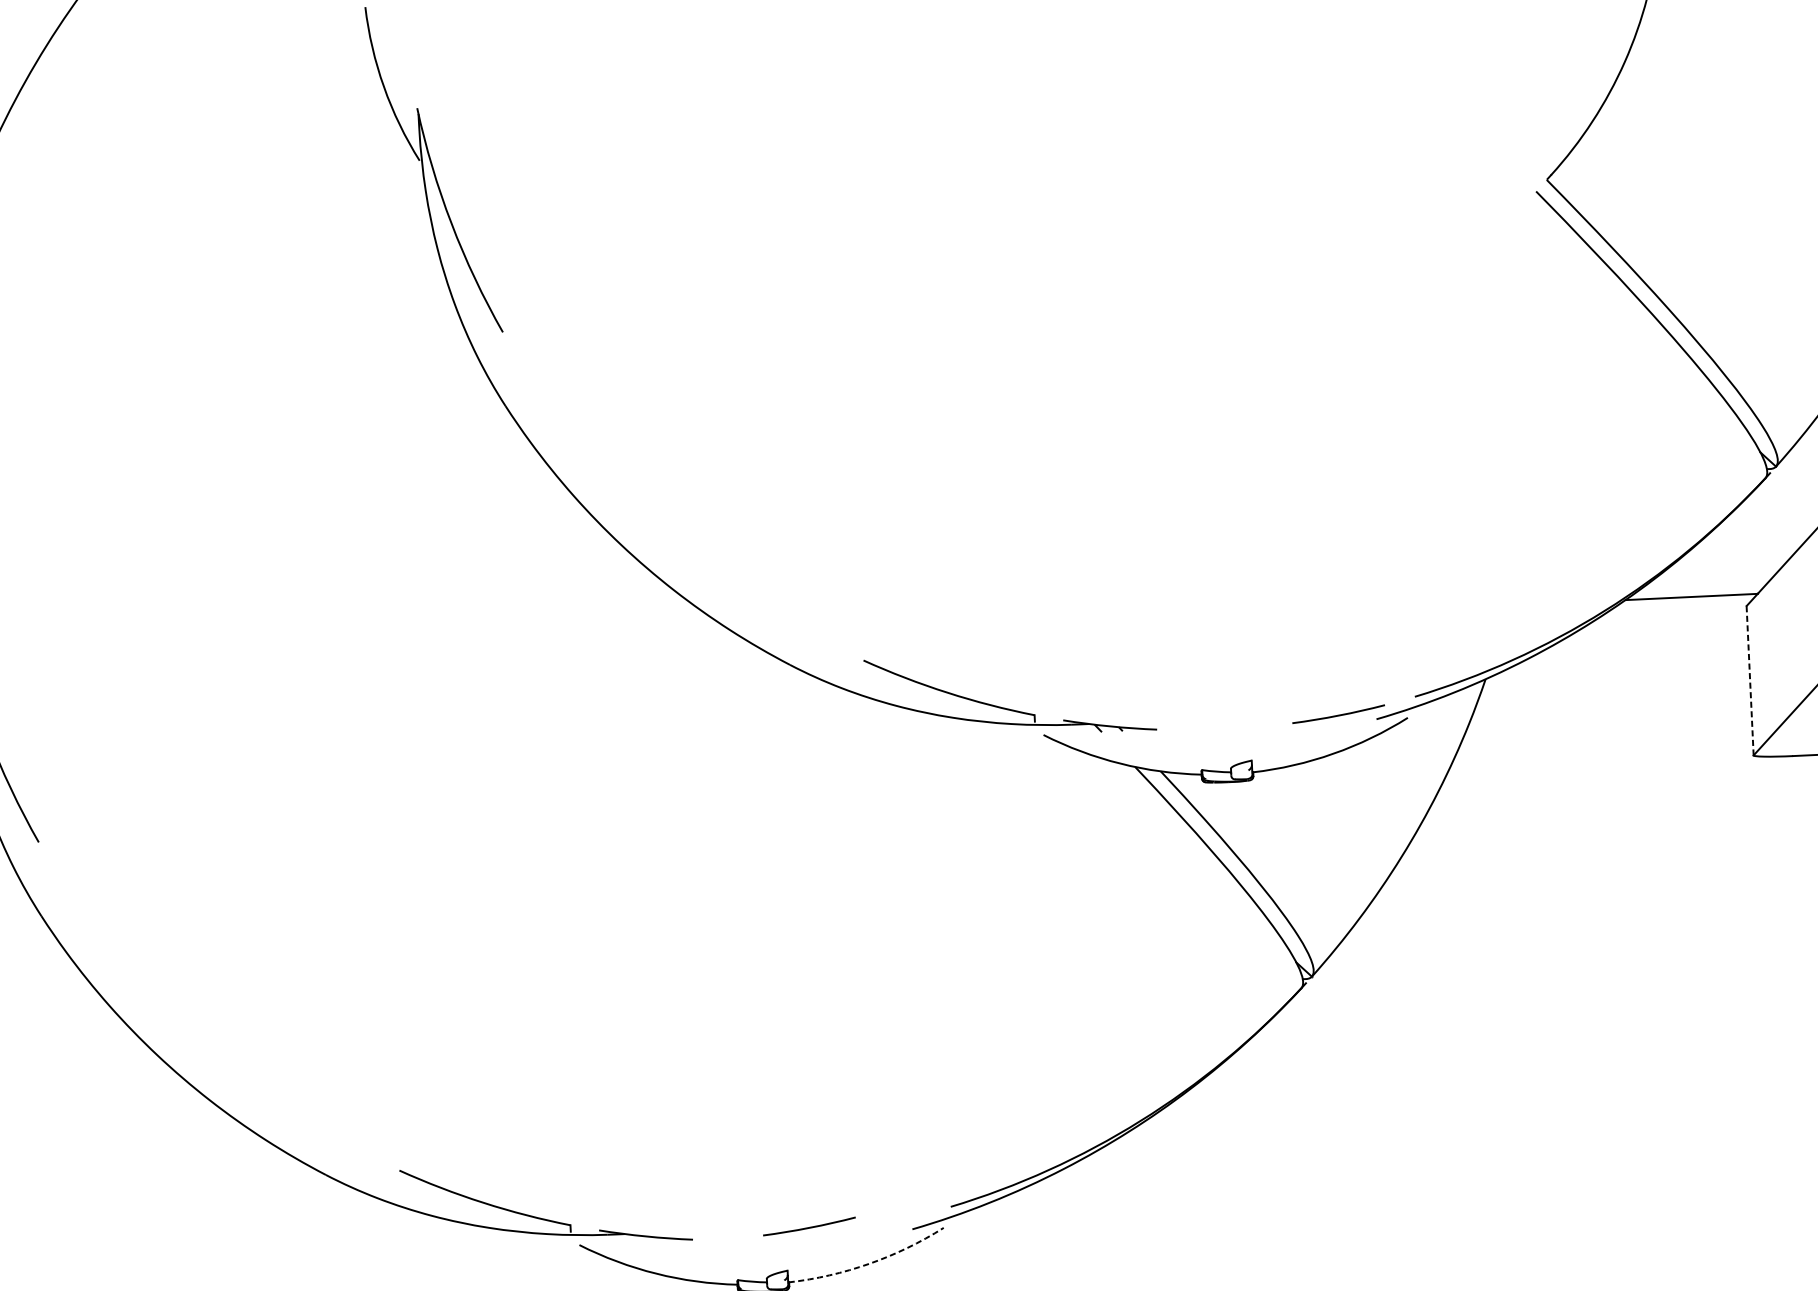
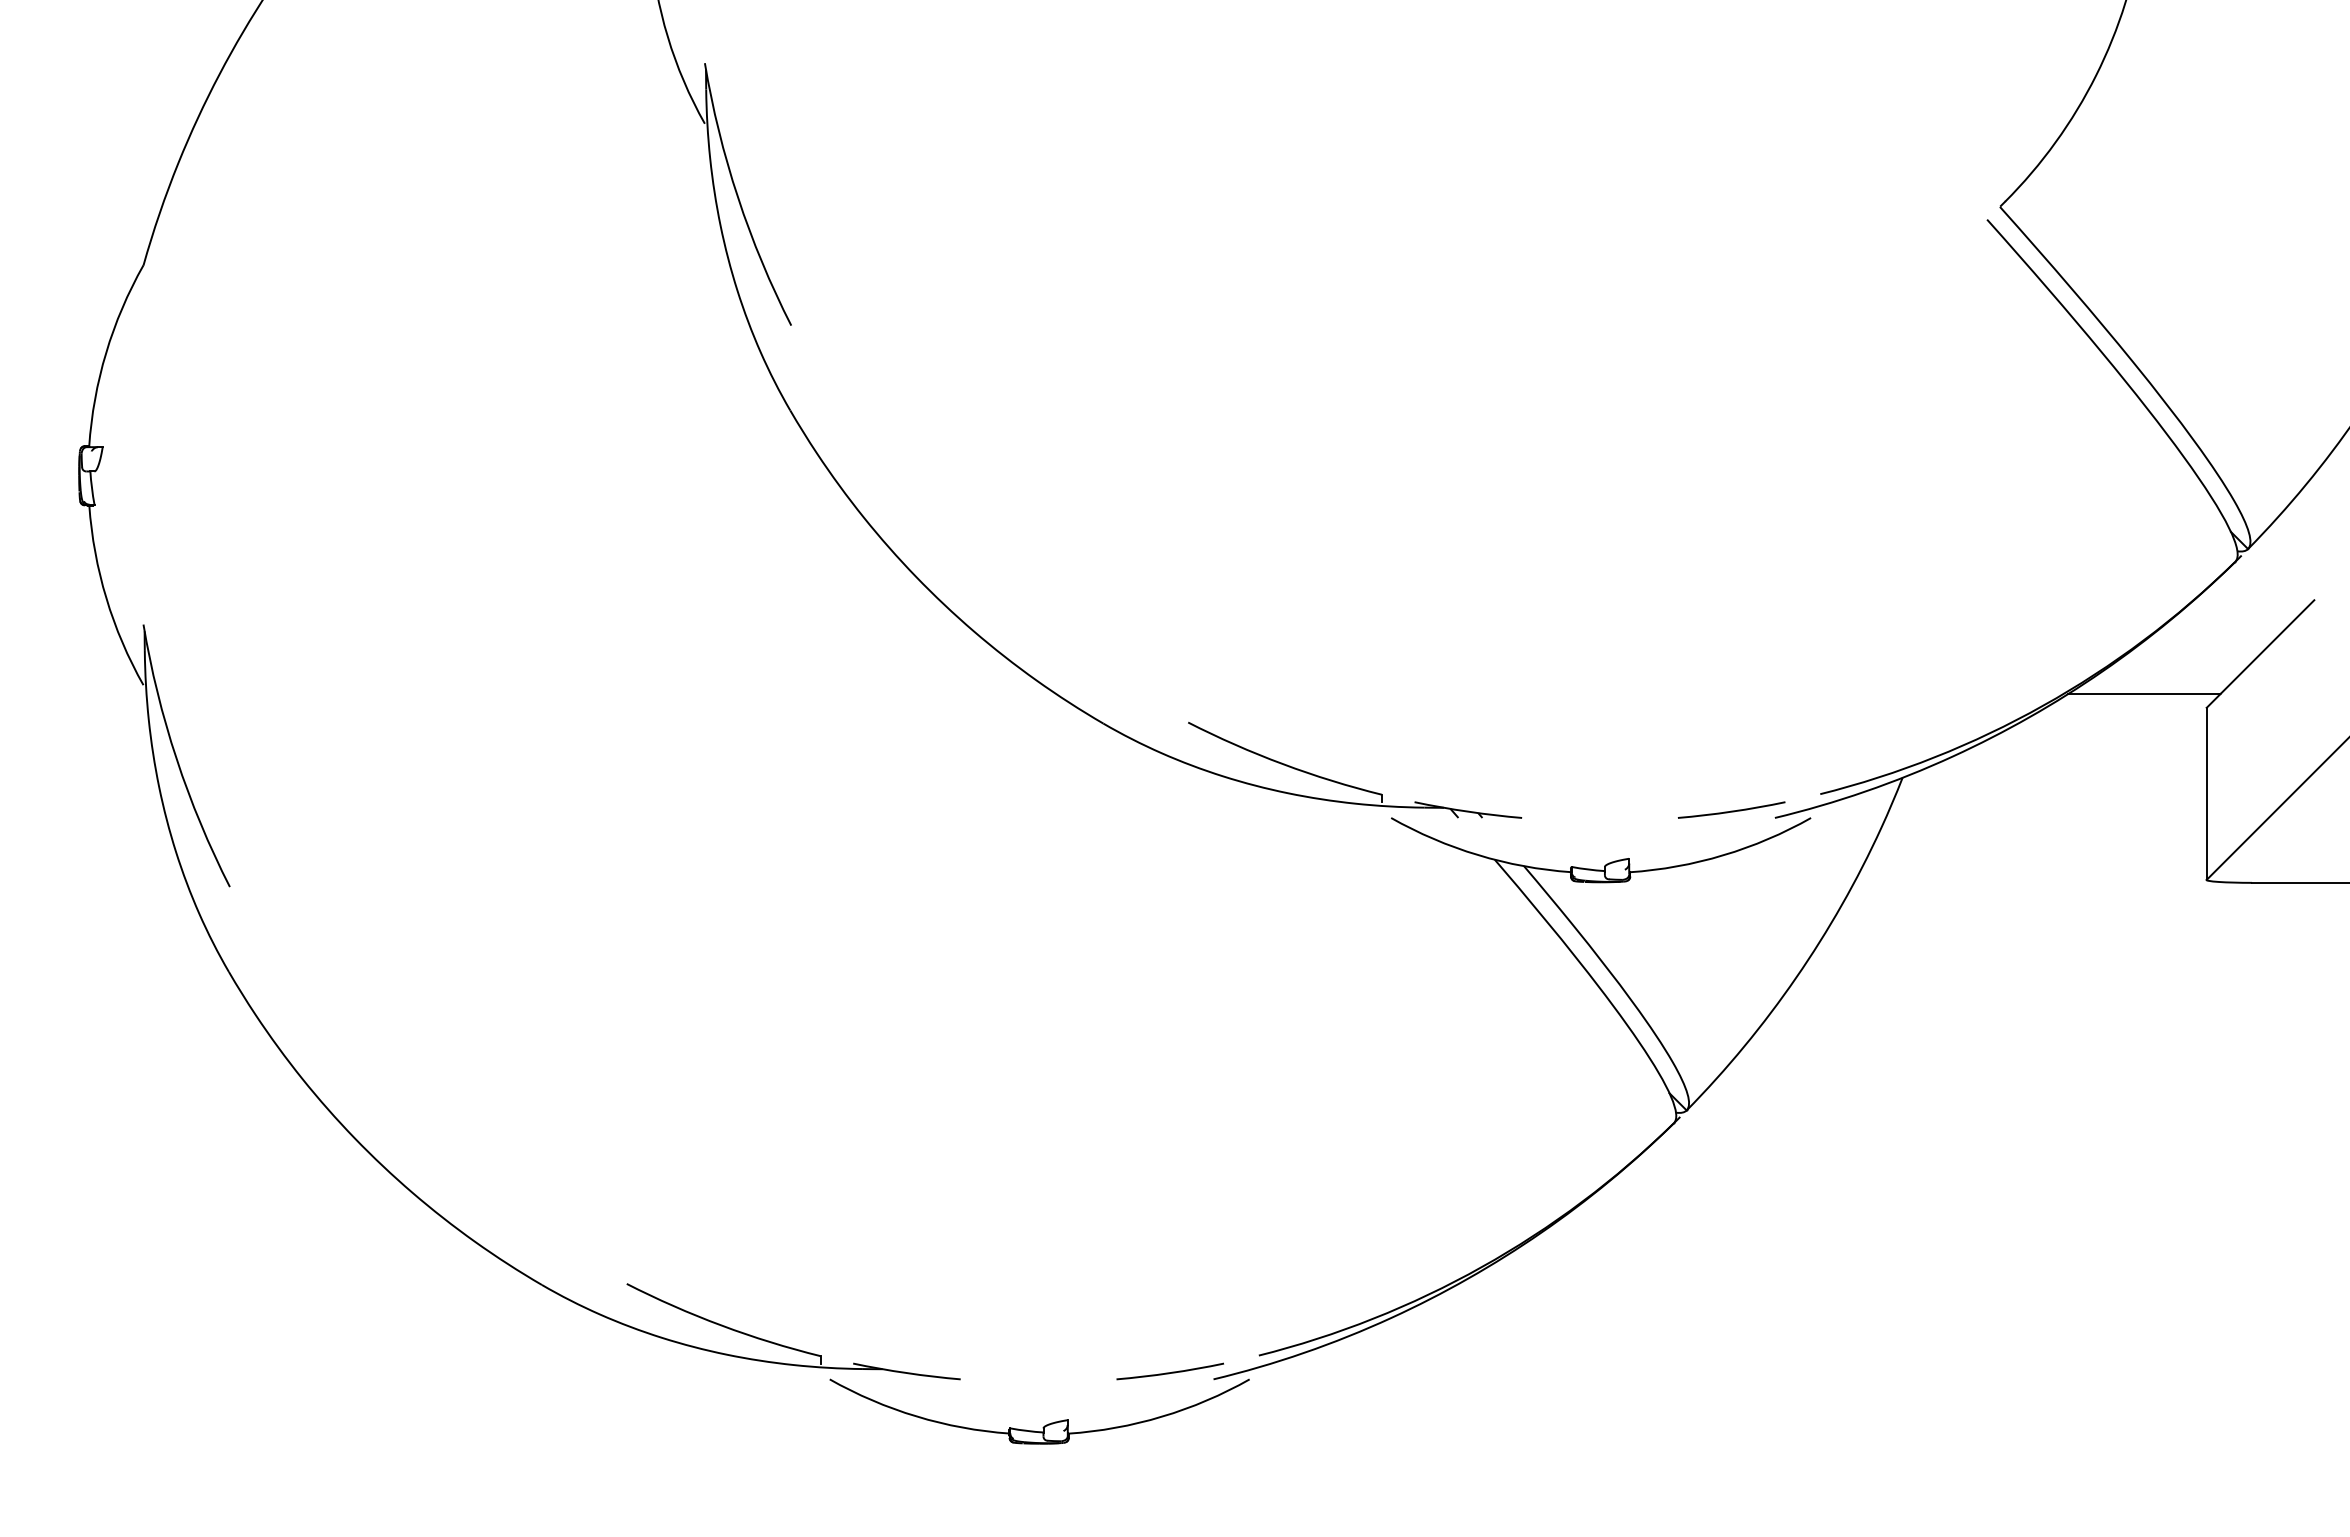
line: (1749, 680) -> (2206, 793), dashed -> solid
arc: (808, 1227) -> (1169, 1372), moved
arc: (869, 1263) -> (1162, 1416), dashed -> solid

